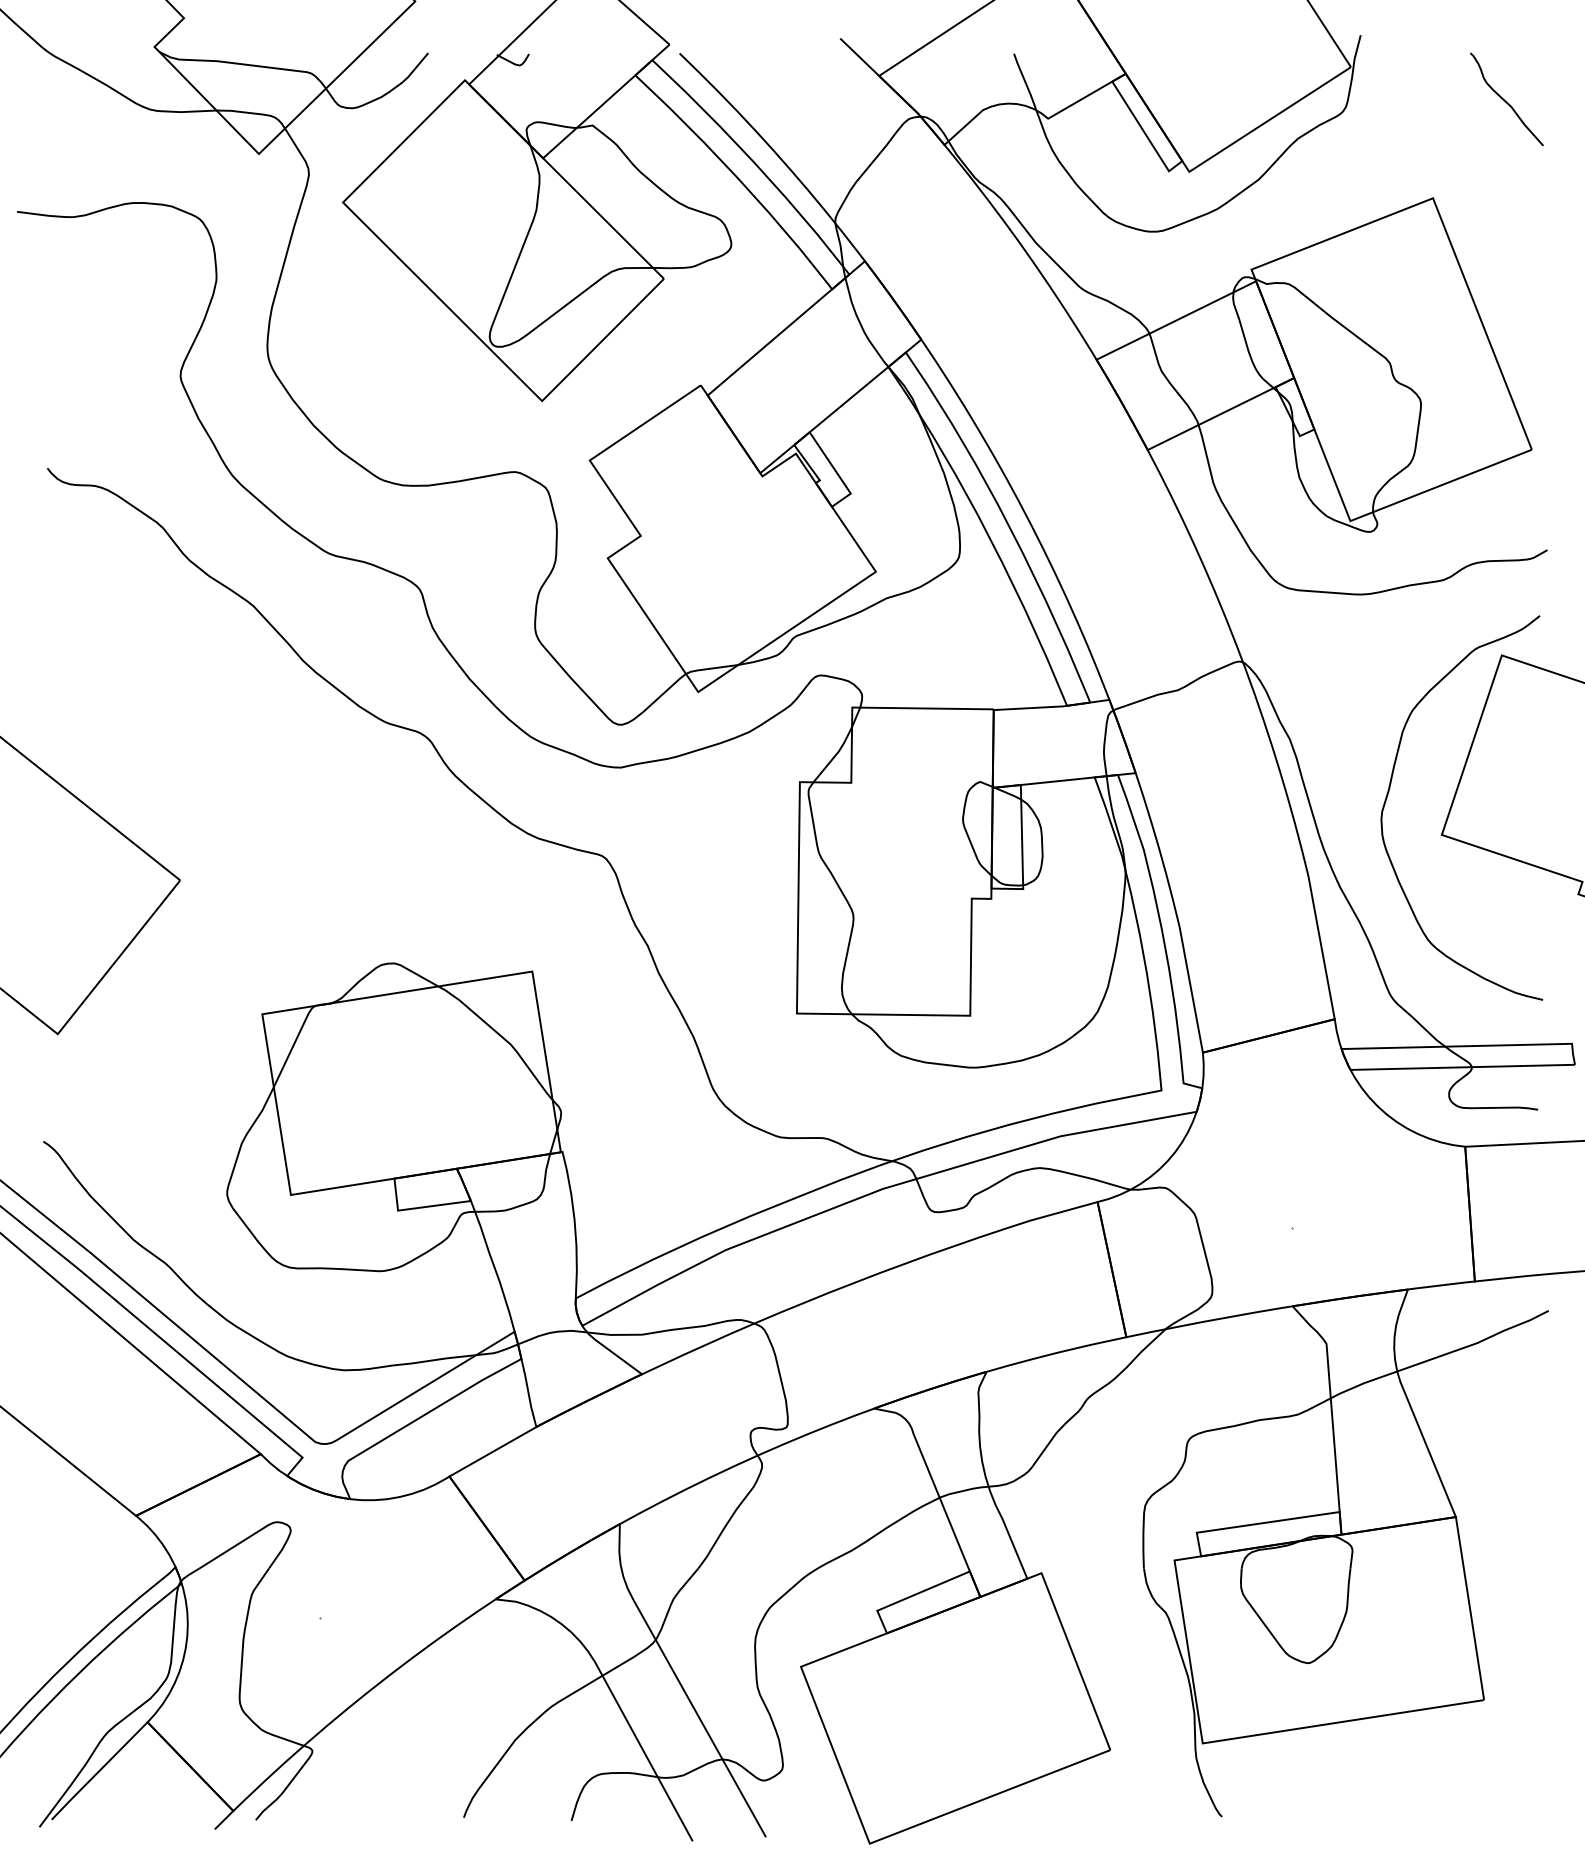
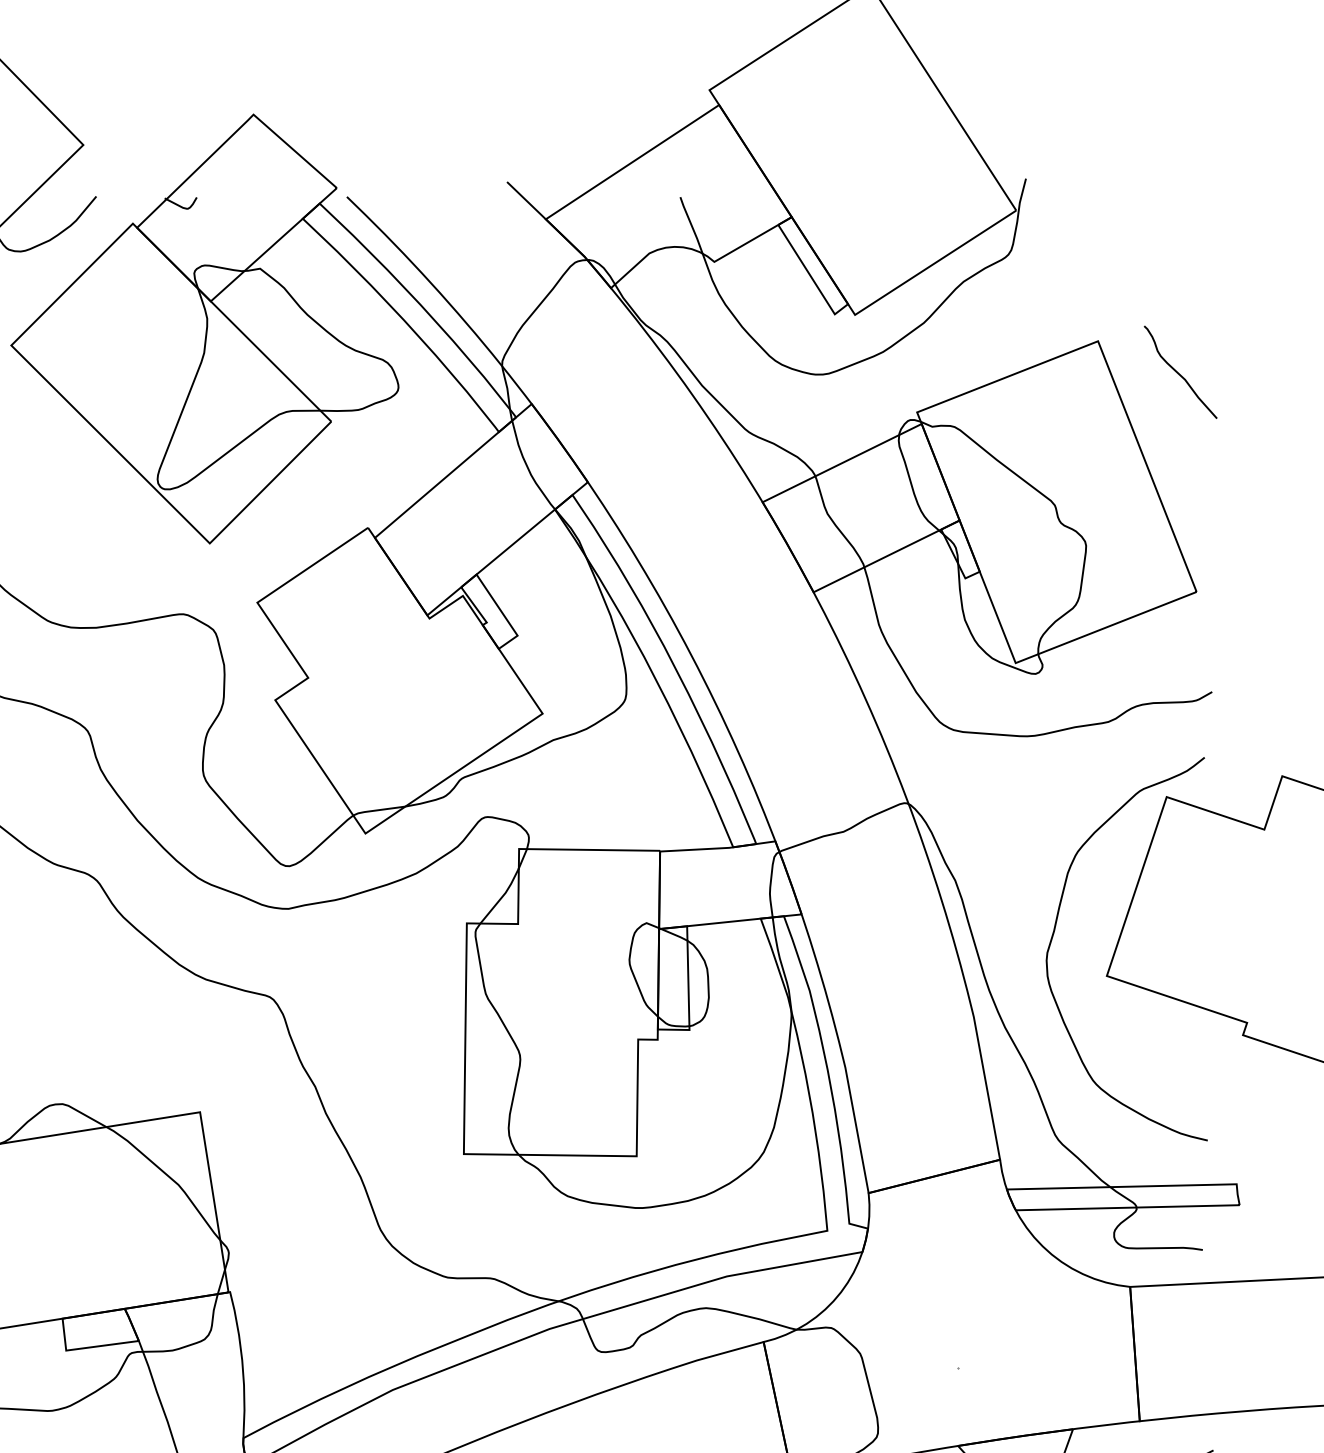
curve: (1505, 100) -> (1179, 373), moved

